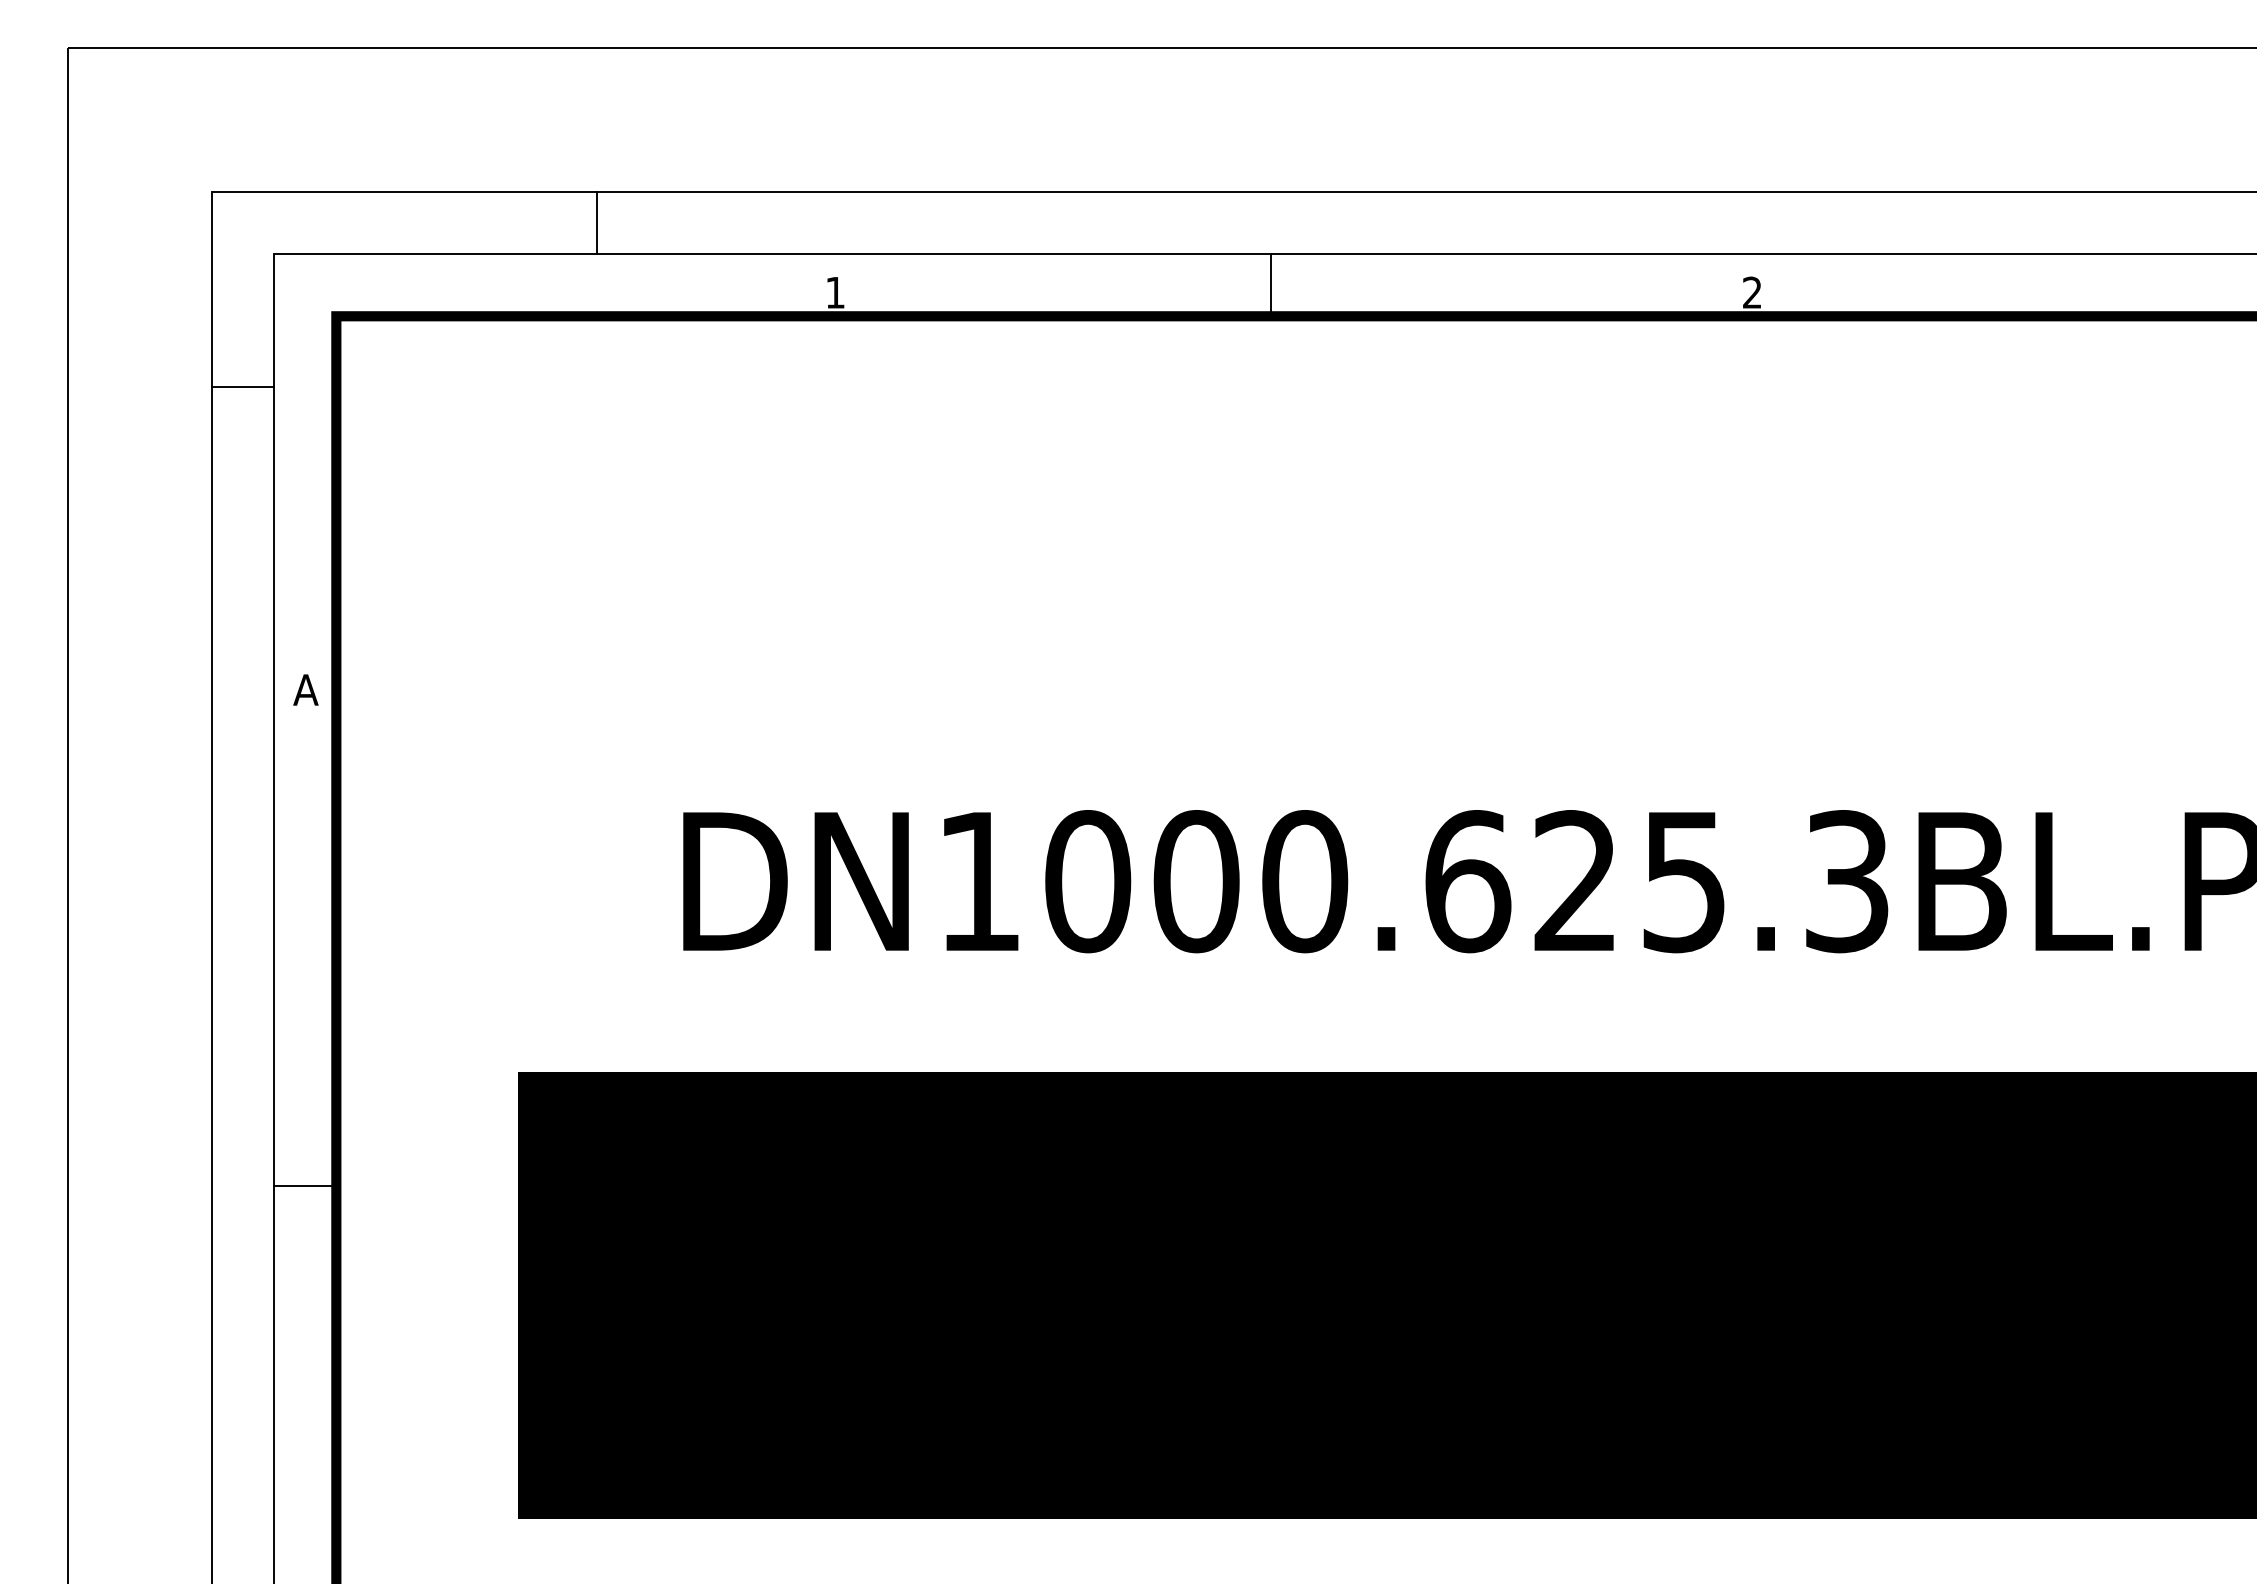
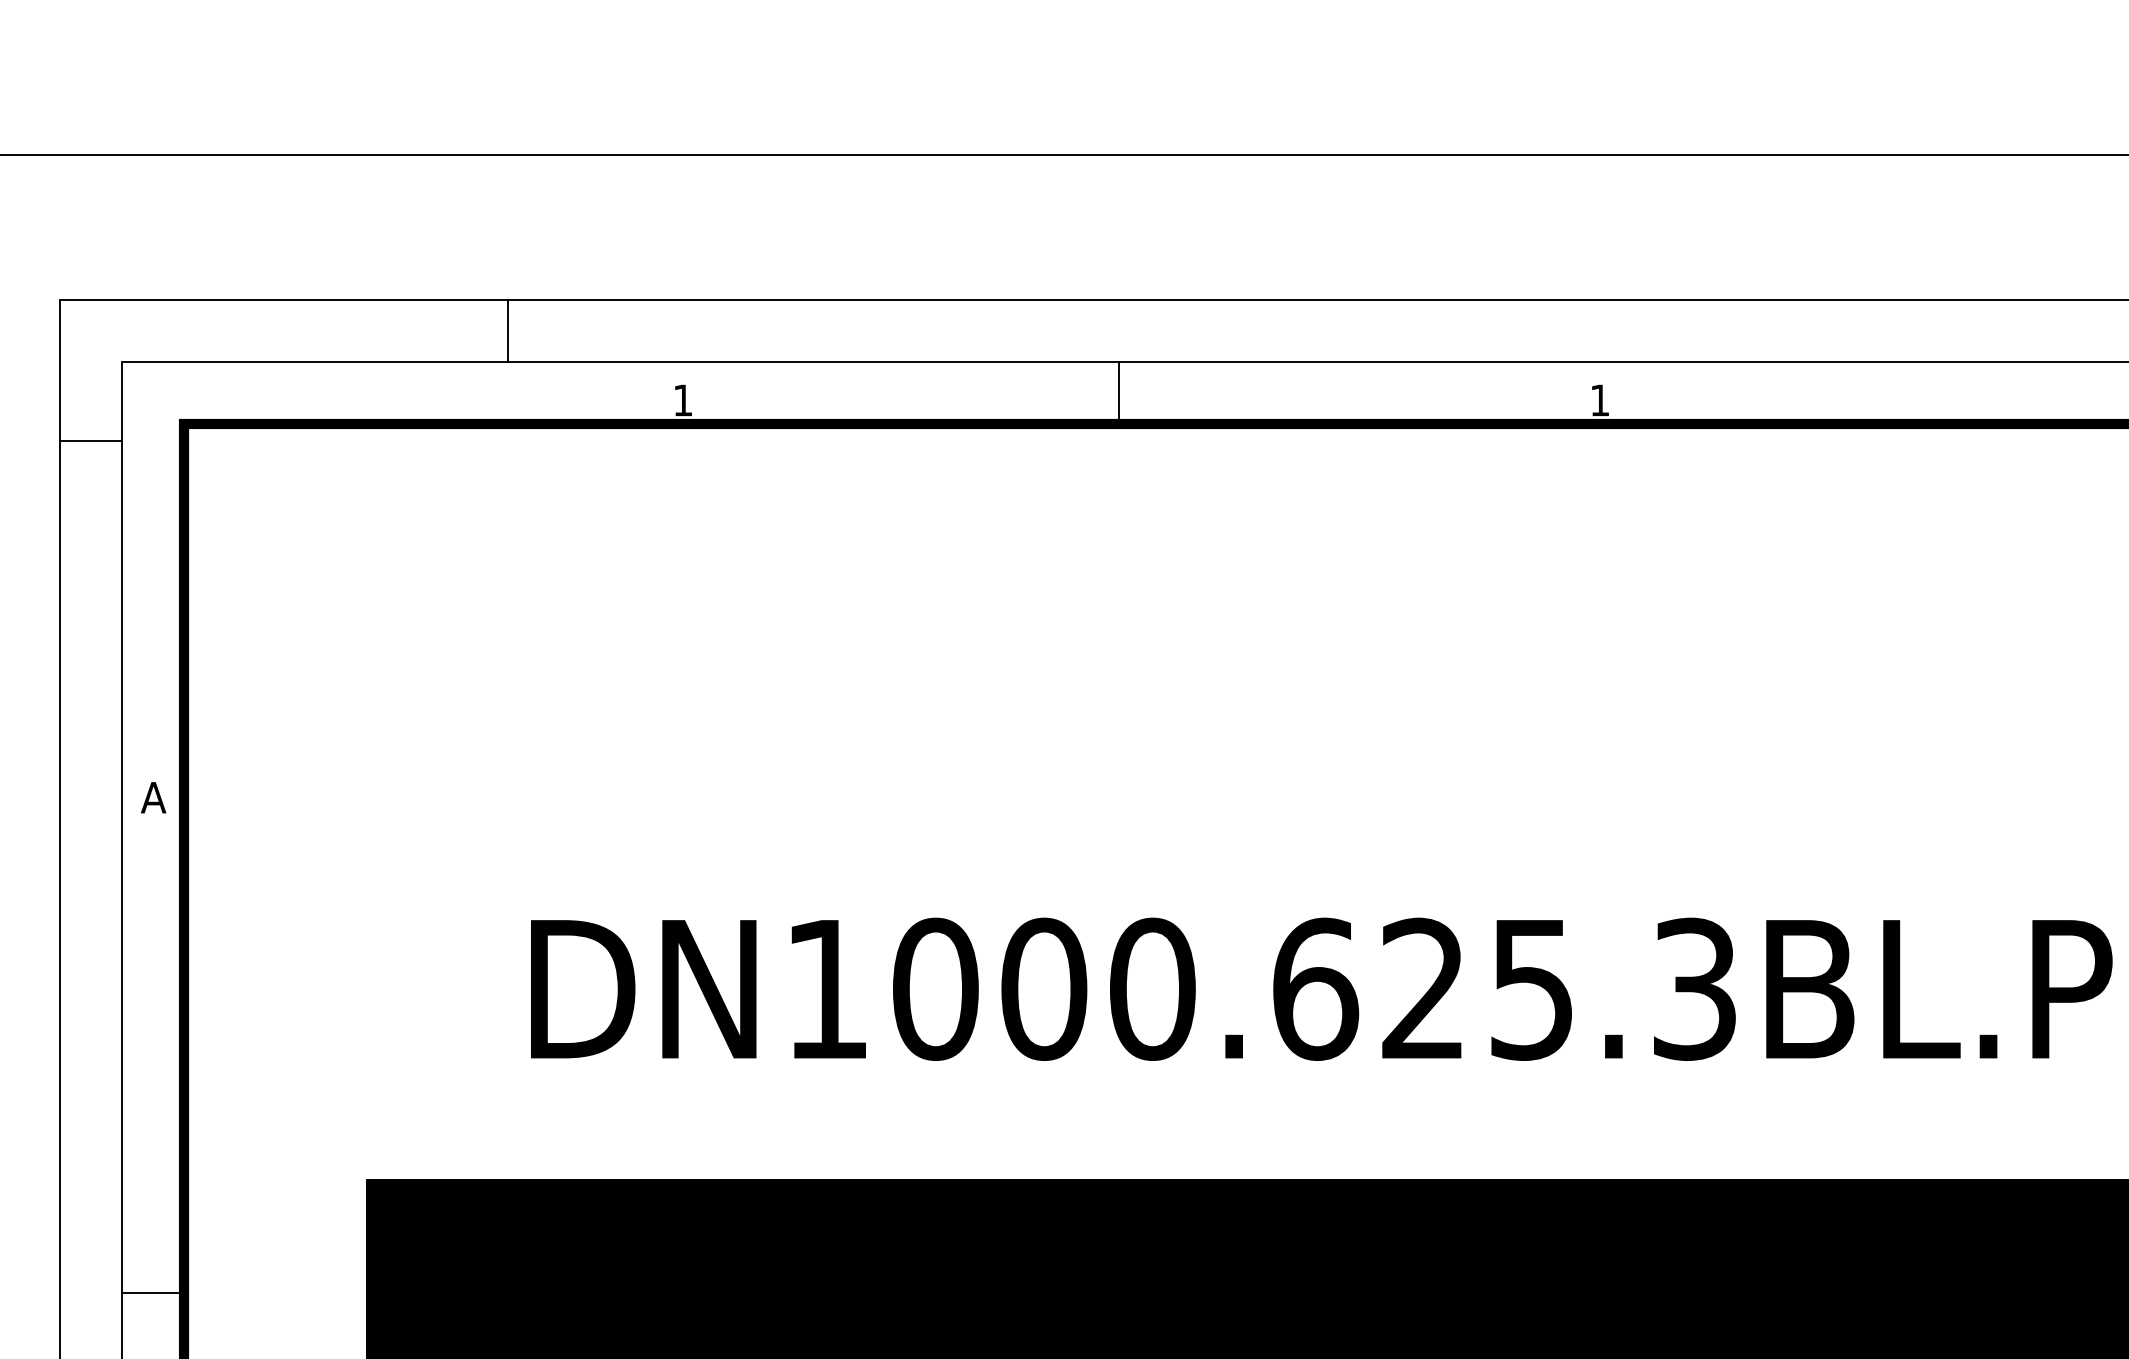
line: (597, 223) -> (508, 331), moved
text: (1752, 292) -> (1600, 400), 2 -> 1
line: (243, 387) -> (91, 441), moved

